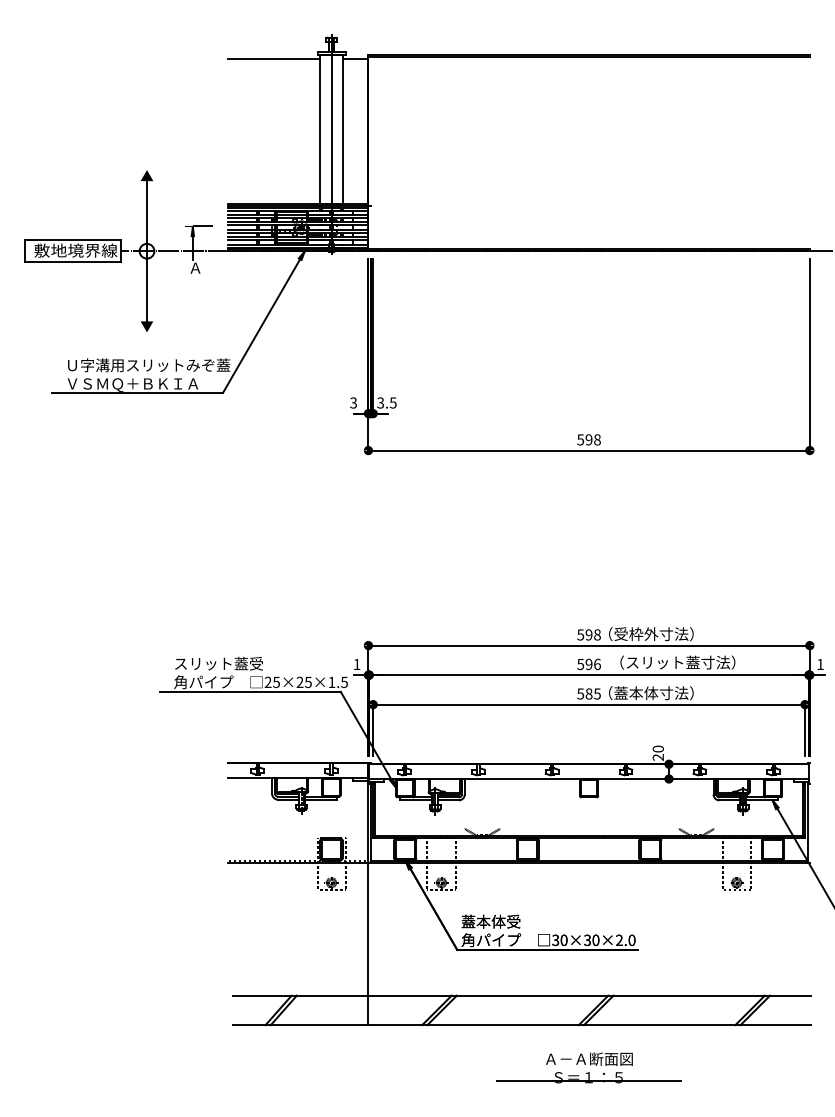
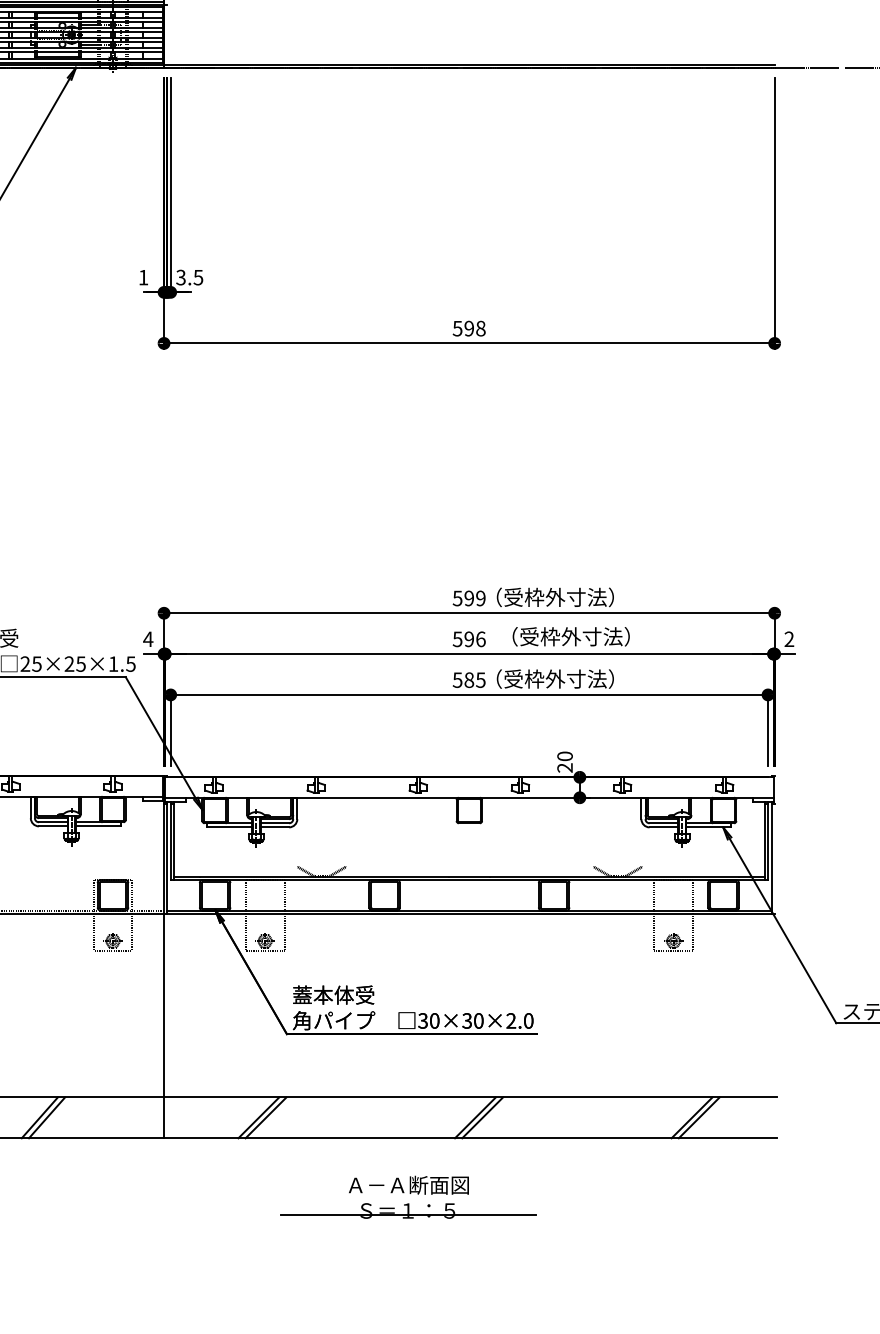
text: (353, 402) -> (143, 276), 3 -> 1
text: (597, 634) -> (480, 597), 598 -> 599
text: (680, 662) -> (595, 636), （スリット蓋寸法） -> （受枠外寸法）
text: (820, 663) -> (789, 637), 1 -> 2
text: (356, 664) -> (147, 639), 1 -> 4
text: (636, 693) -> (534, 679), （蓋本体寸法） -> （受枠外寸法）
part: (588, 1067) -> (407, 1196), moved

